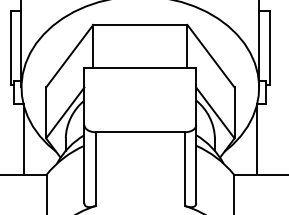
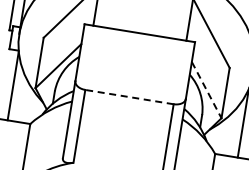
line: (215, 113) -> (206, 90), solid -> dashed
line: (140, 132) -> (129, 97), solid -> dashed

